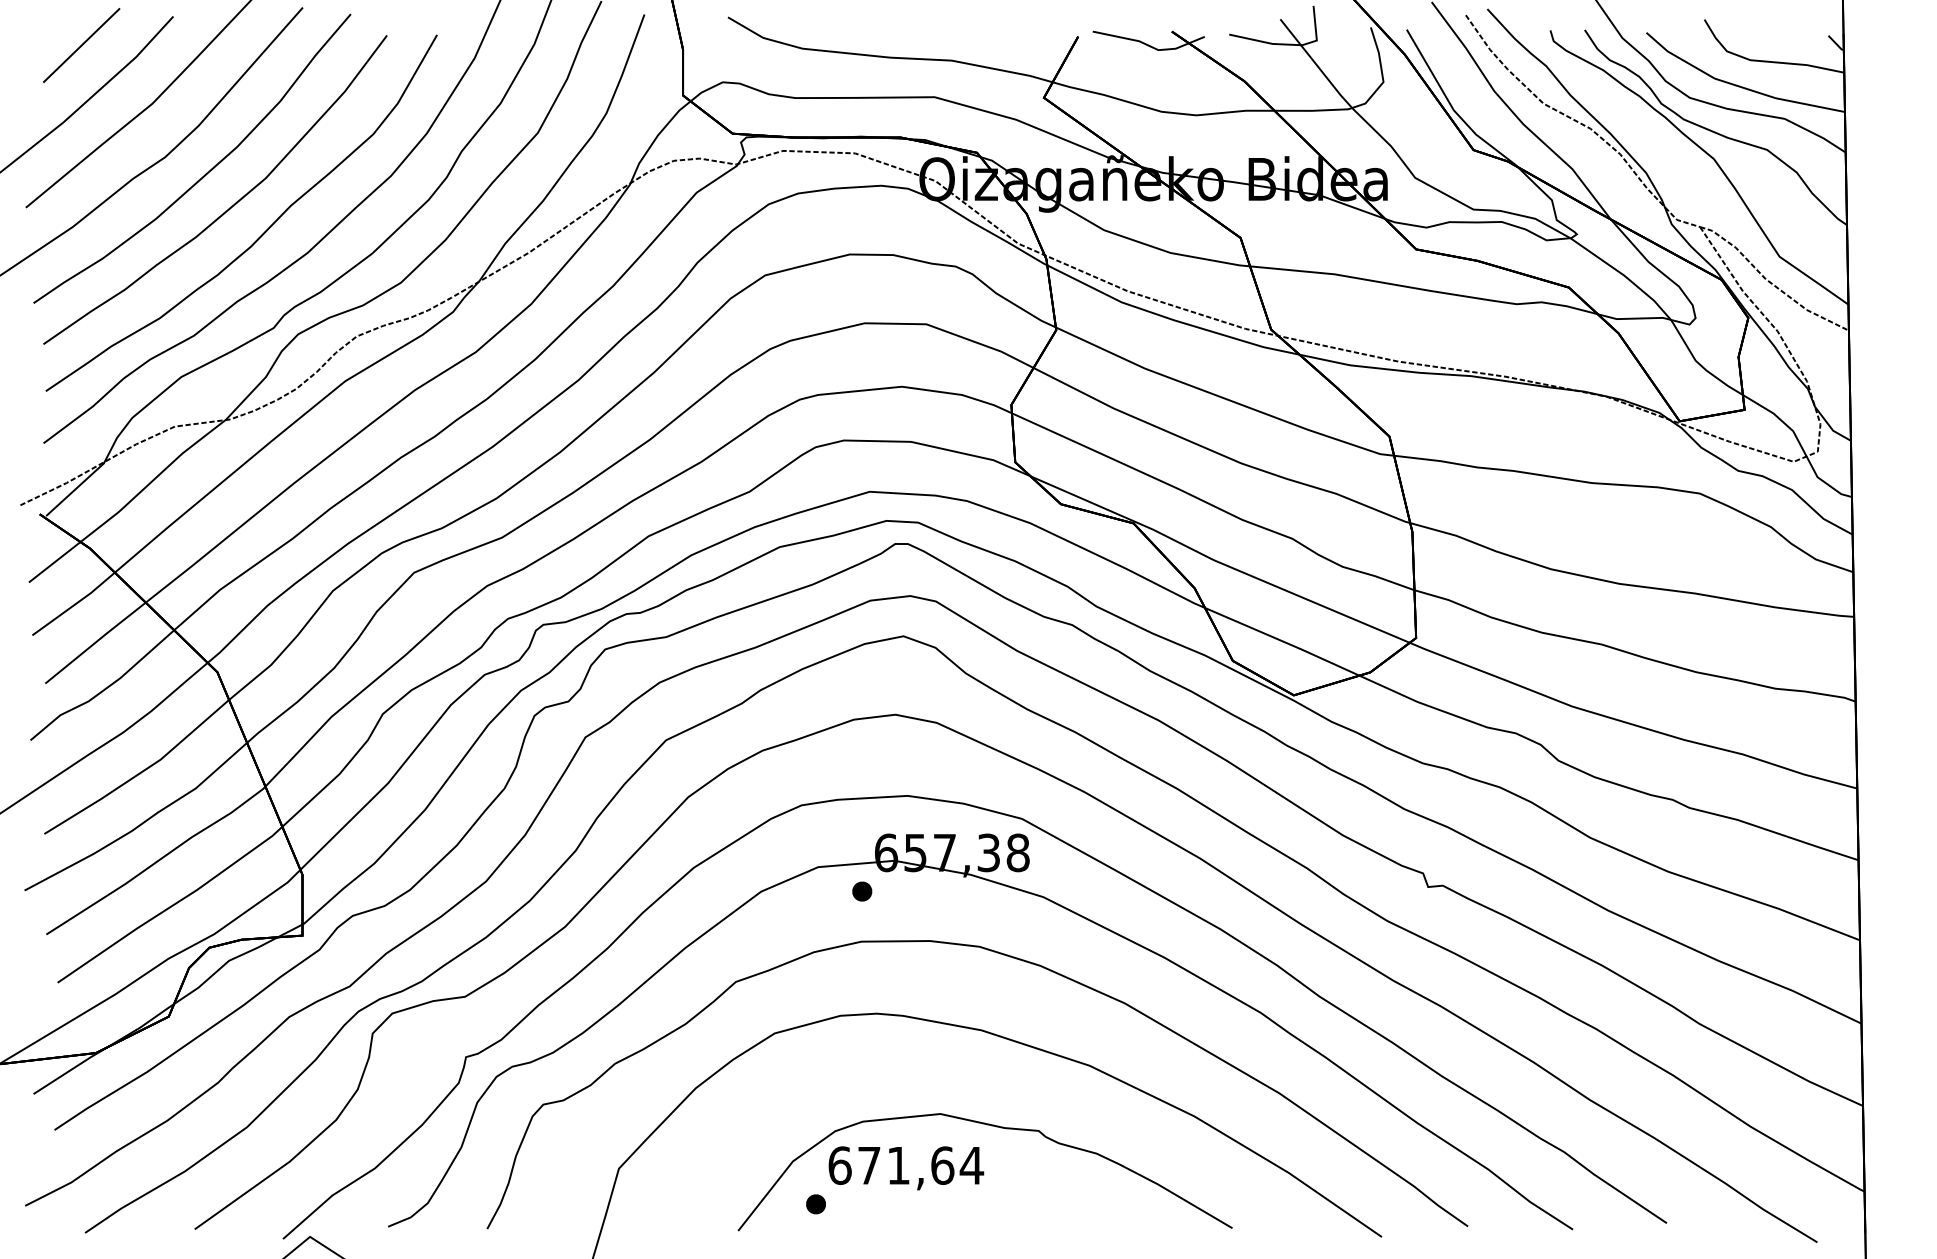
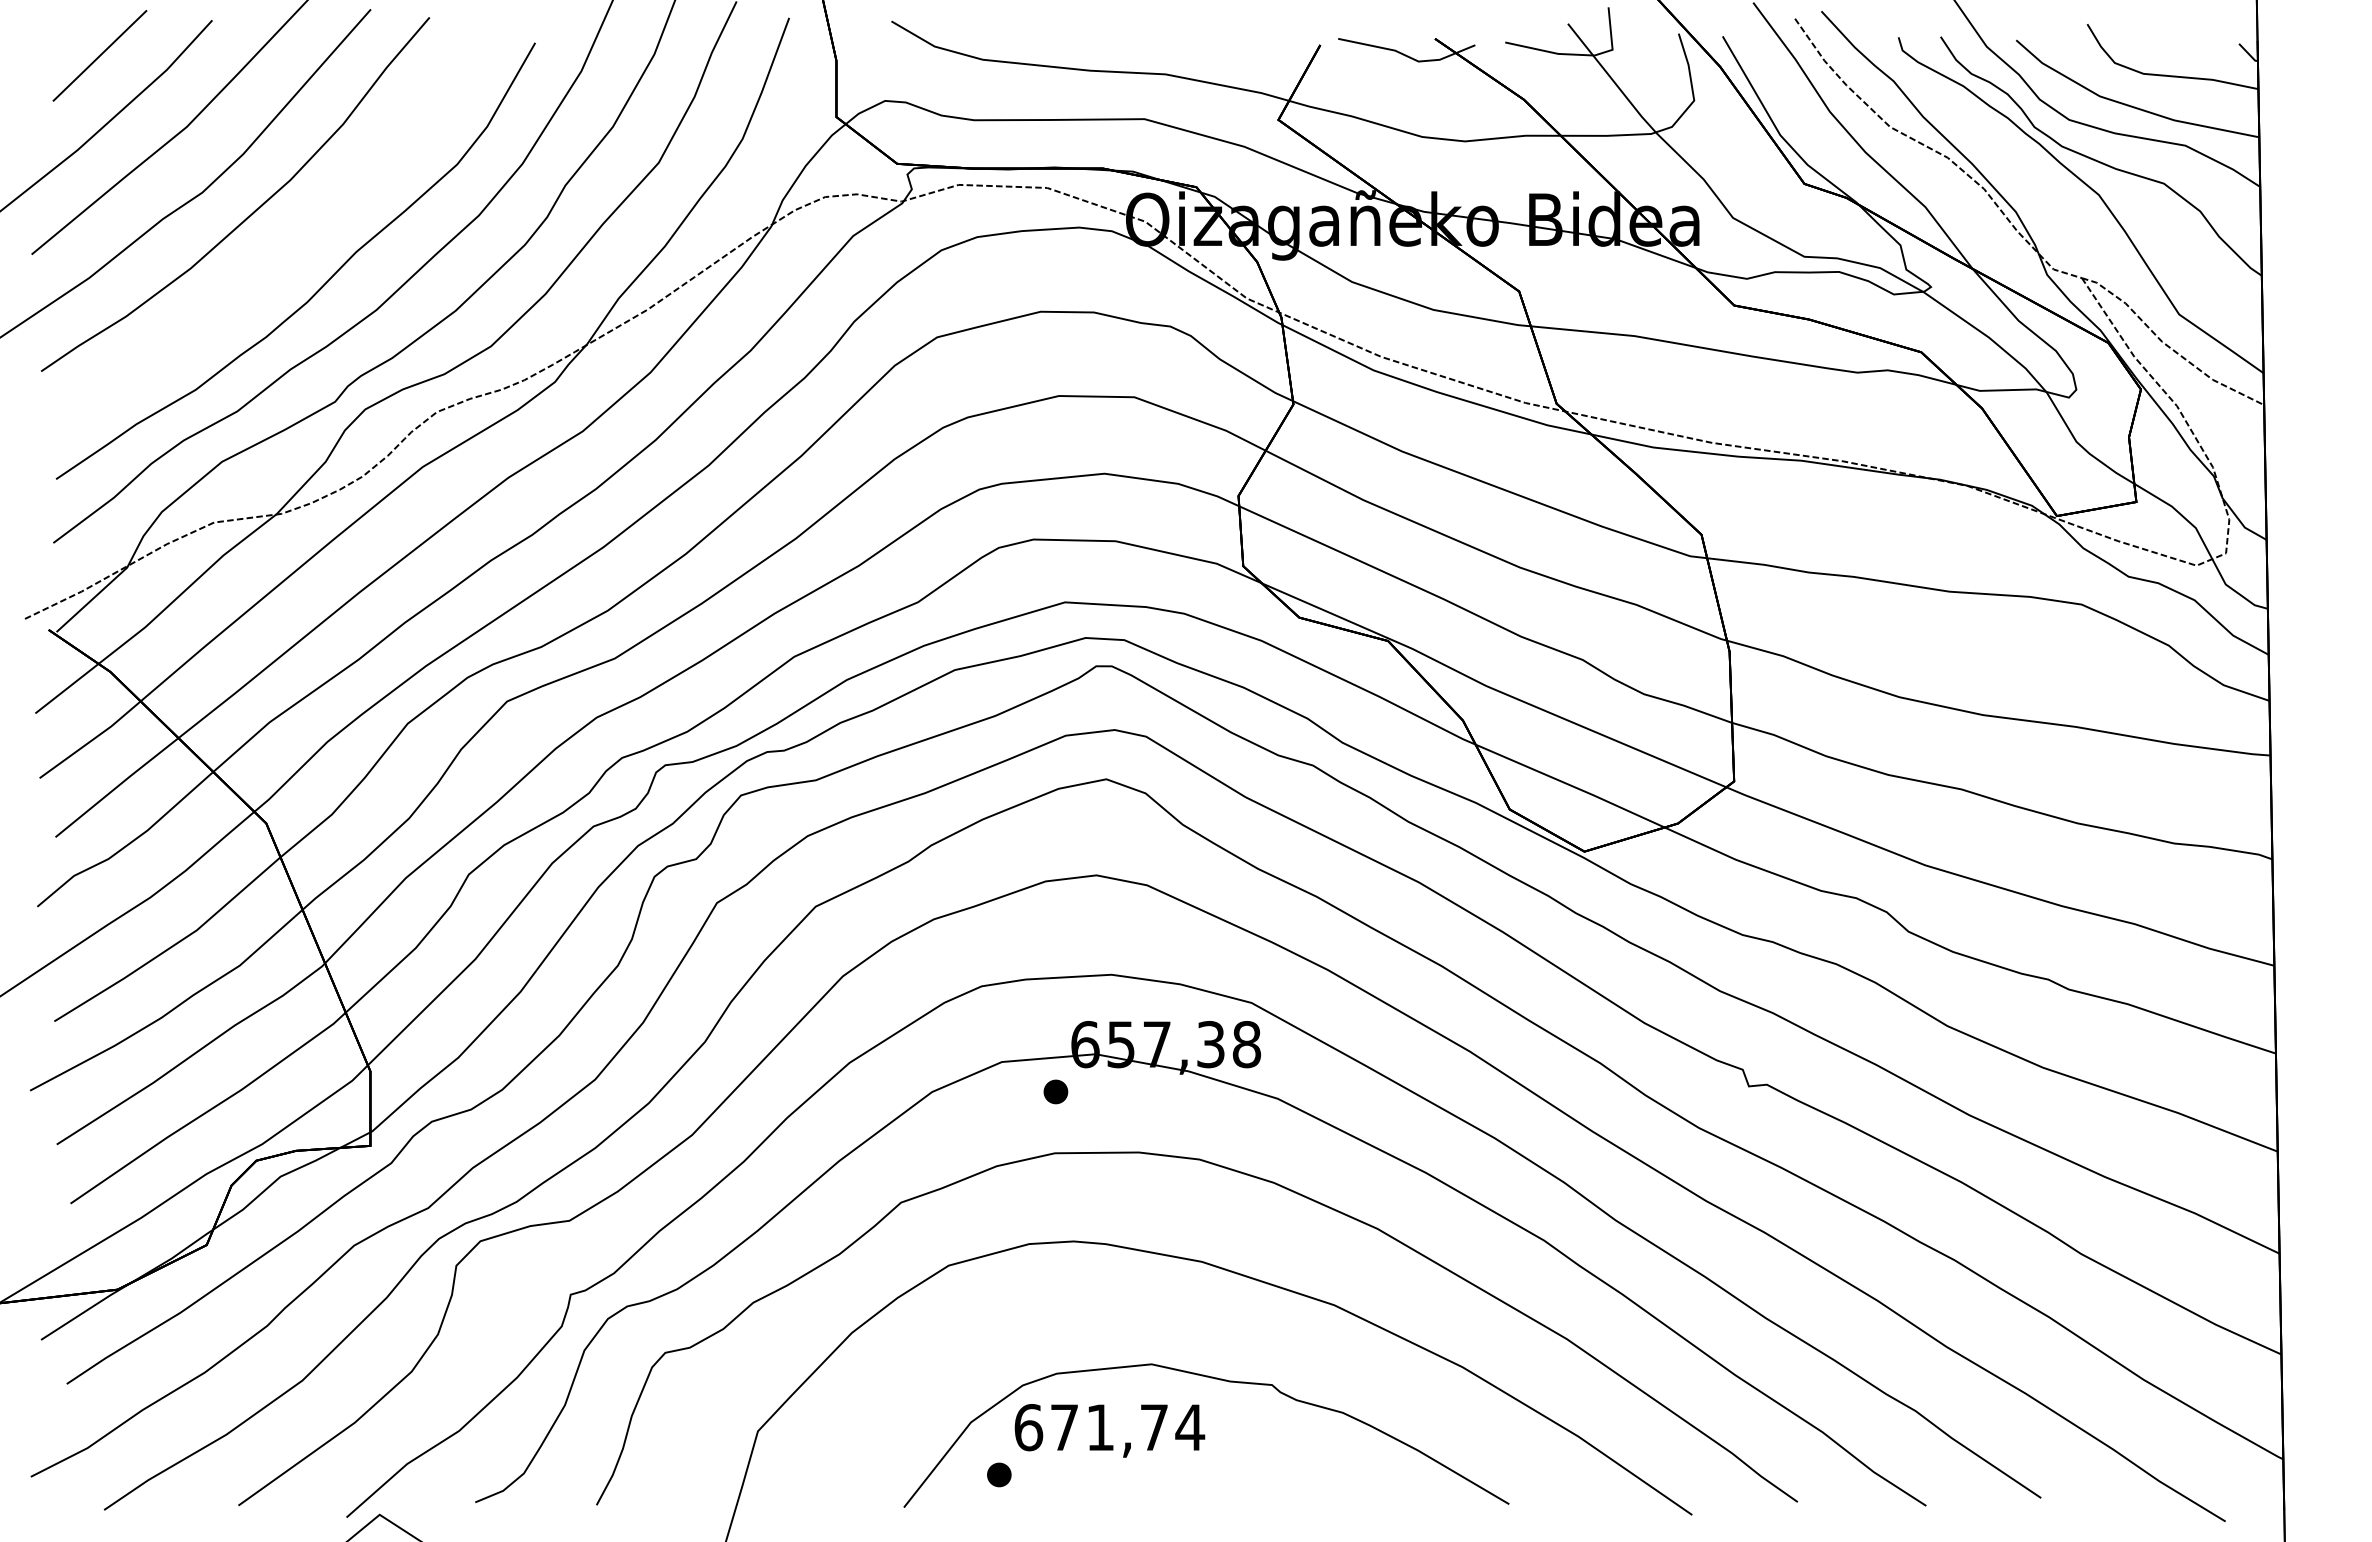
curve: (231, 206) -> (283, 252), removed
text: (942, 1165) -> (1154, 1427), 671,64 -> 671,74

